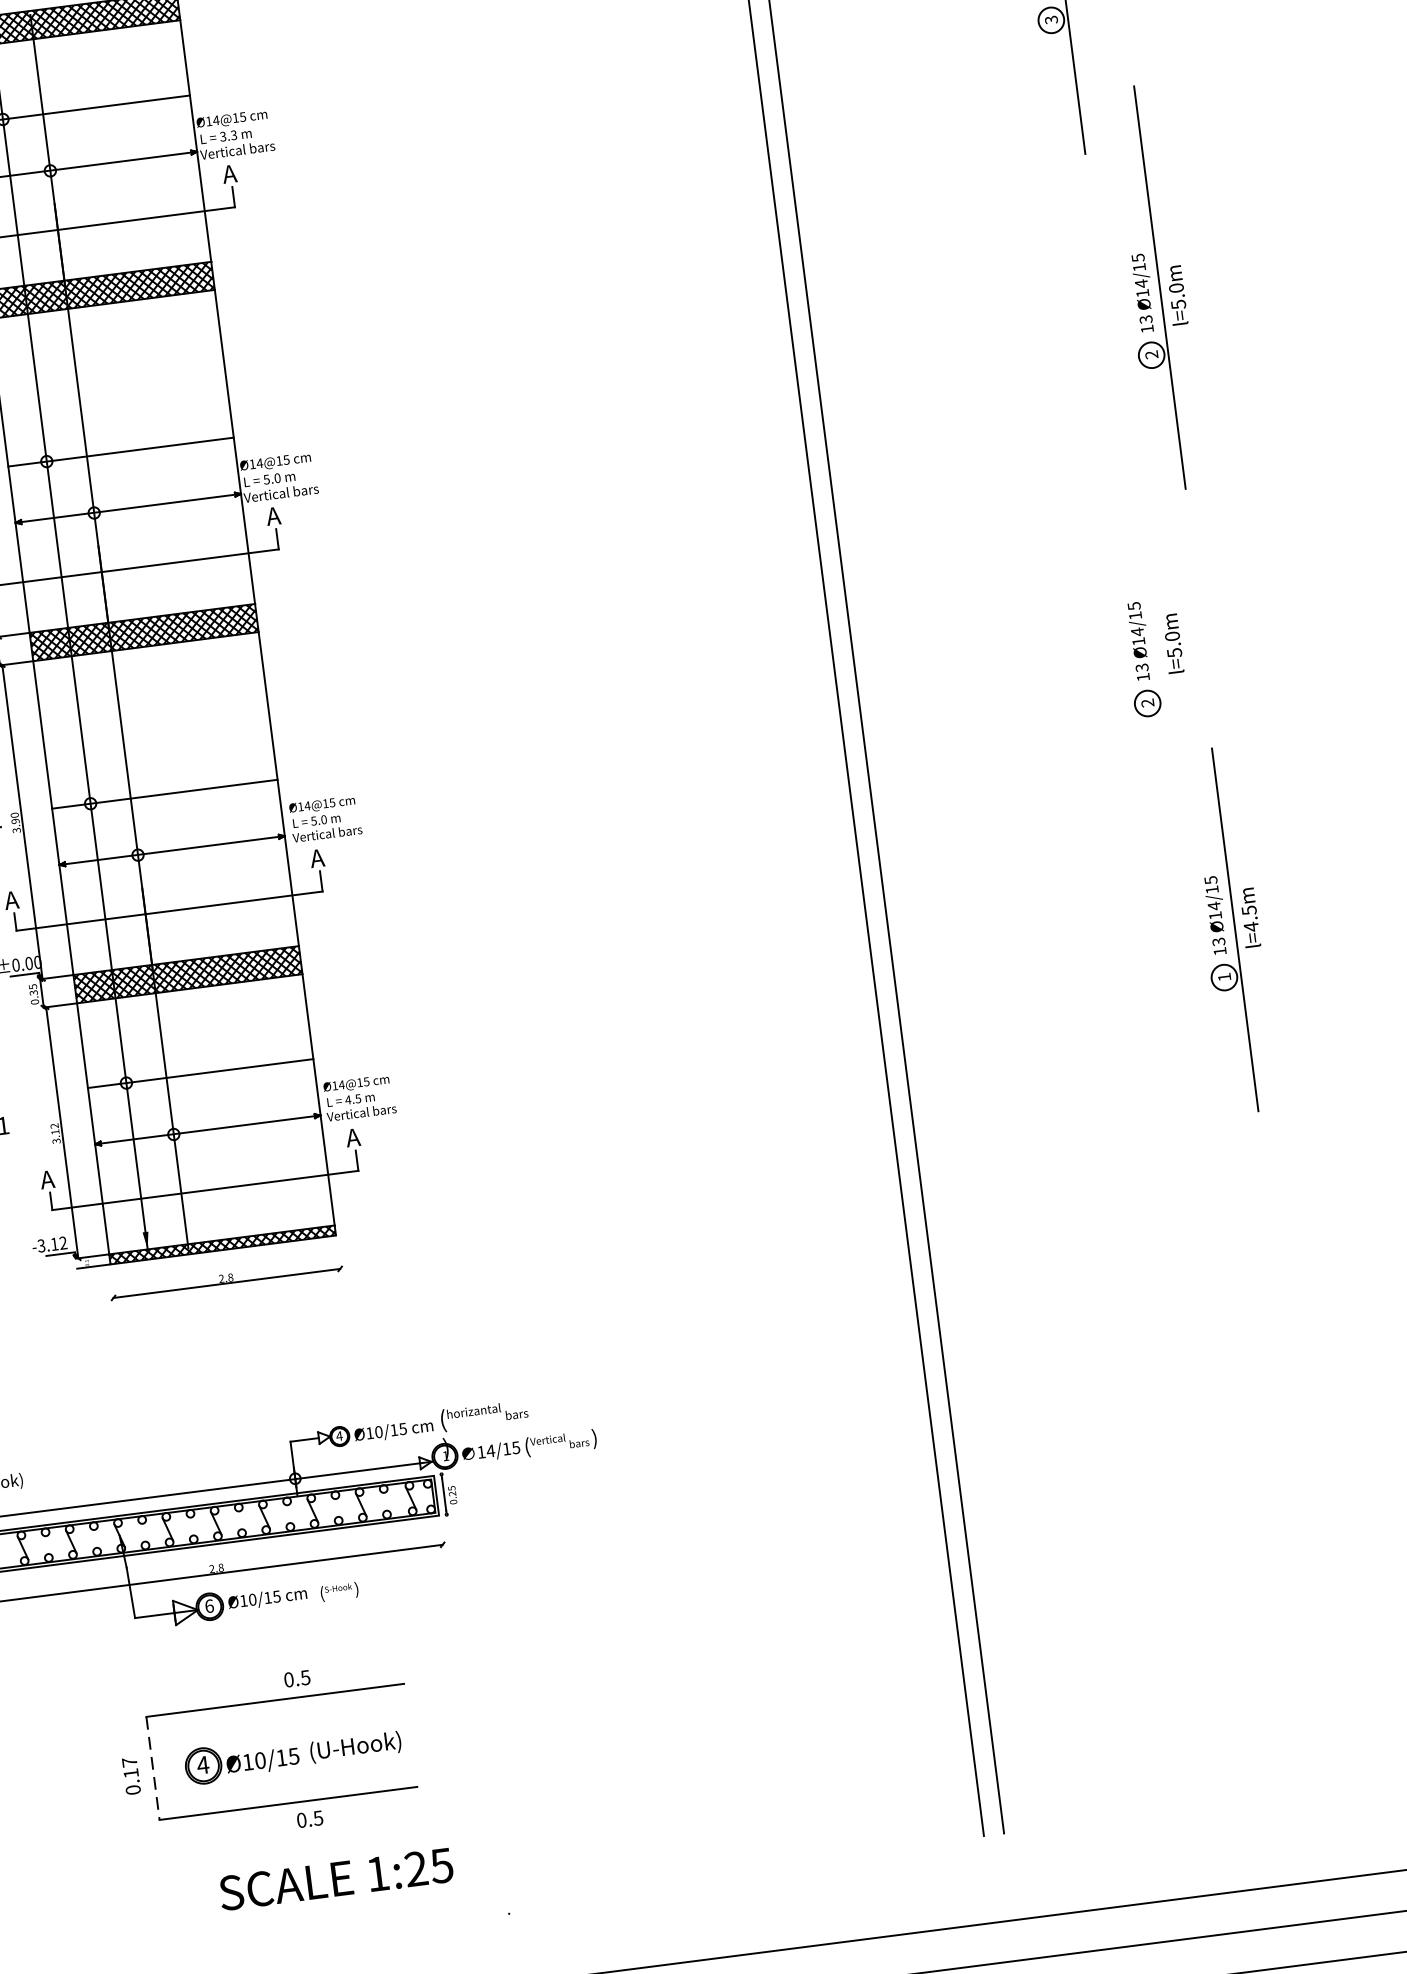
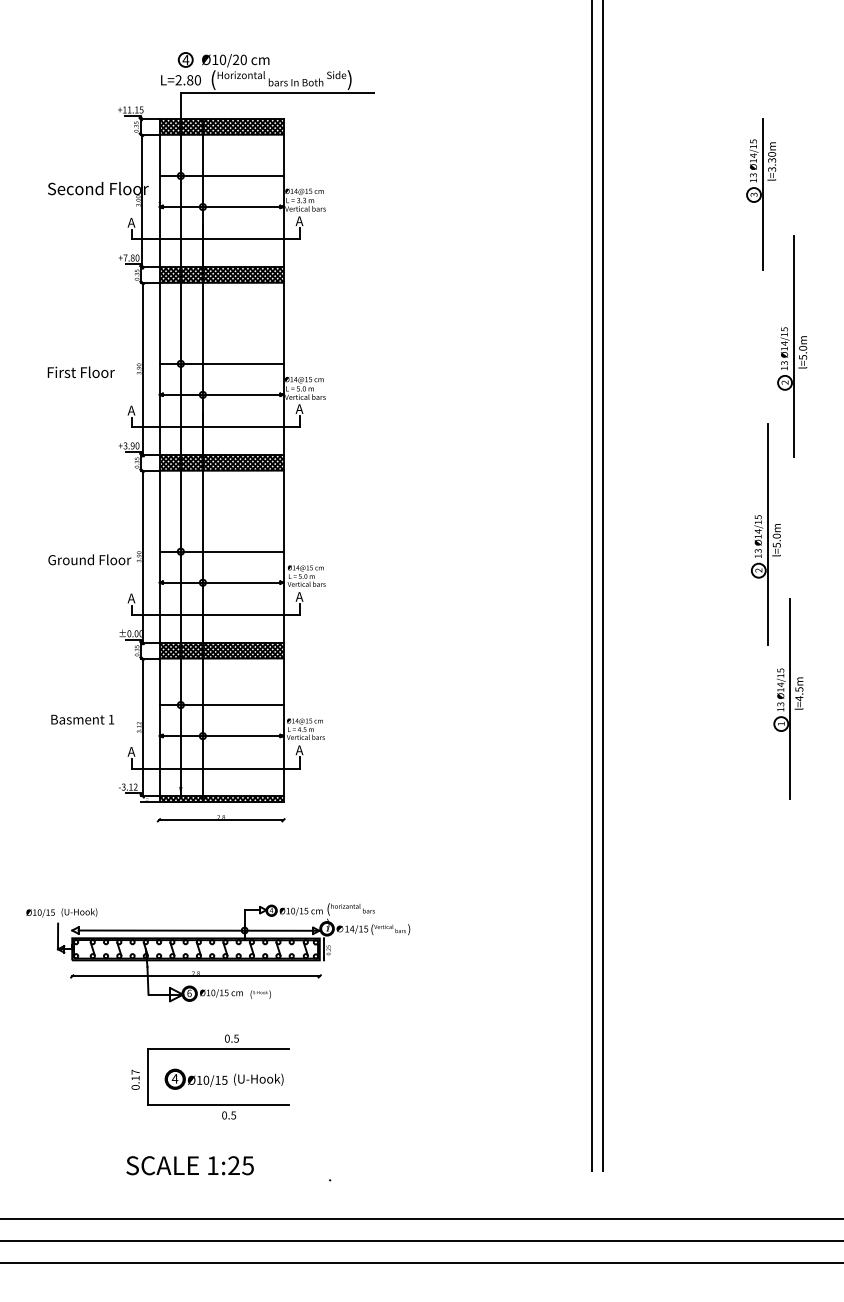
line: (1155, 635) -> (767, 534), added
line: (152, 1769) -> (147, 1077), dashed -> solid
text: (335, 1879) -> (189, 1165), moved

